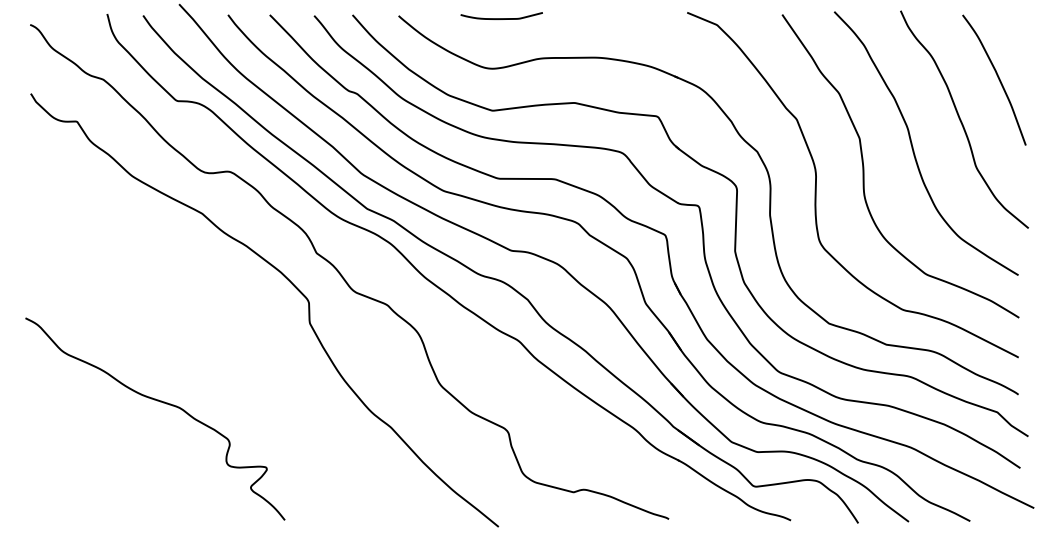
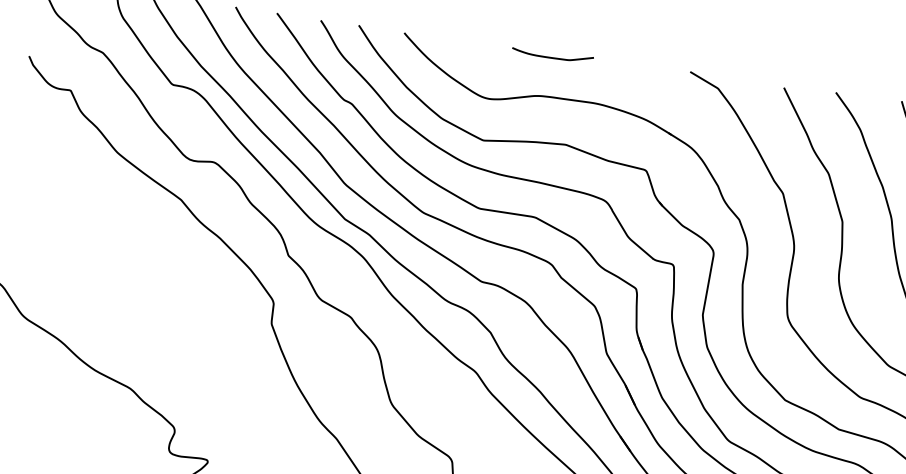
curve: (501, 18) -> (552, 57), moved

